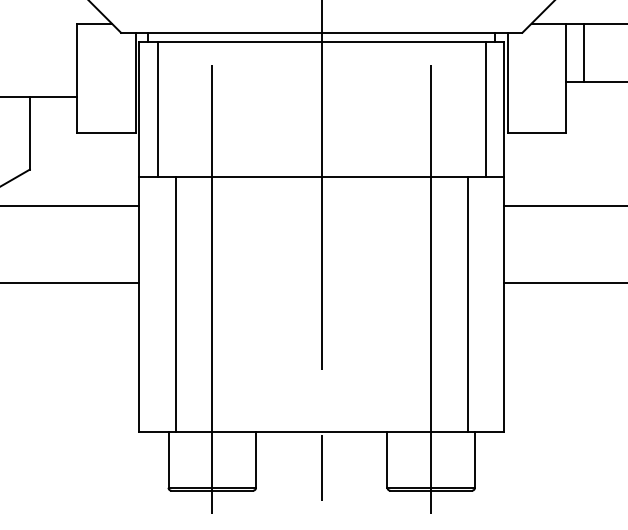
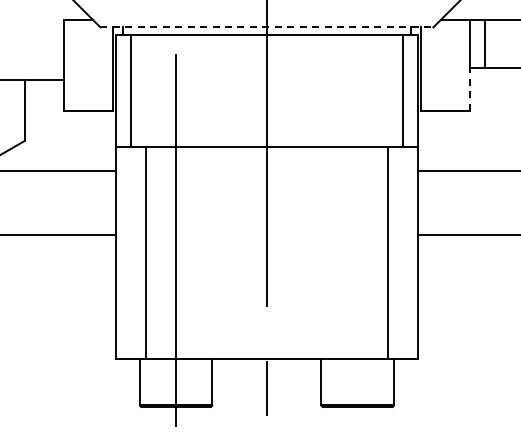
line: (322, 32) -> (267, 27), solid -> dashed
line: (565, 106) -> (469, 88), solid -> dashed
line: (430, 288) -> (357, 239), removed

